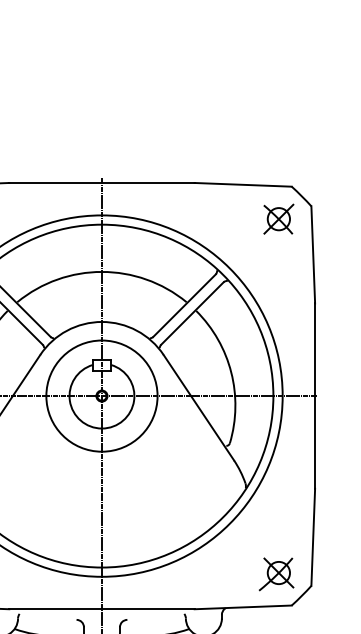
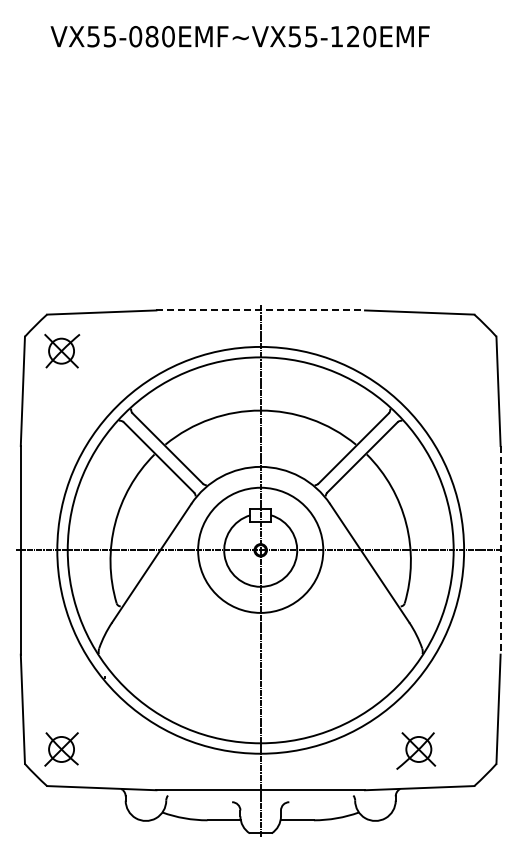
line: (102, 183) -> (261, 310), solid -> dashed
part: (278, 219) -> (459, 351), removed
line: (315, 396) -> (500, 550), solid -> dashed
part: (276, 573) -> (416, 750), moved

